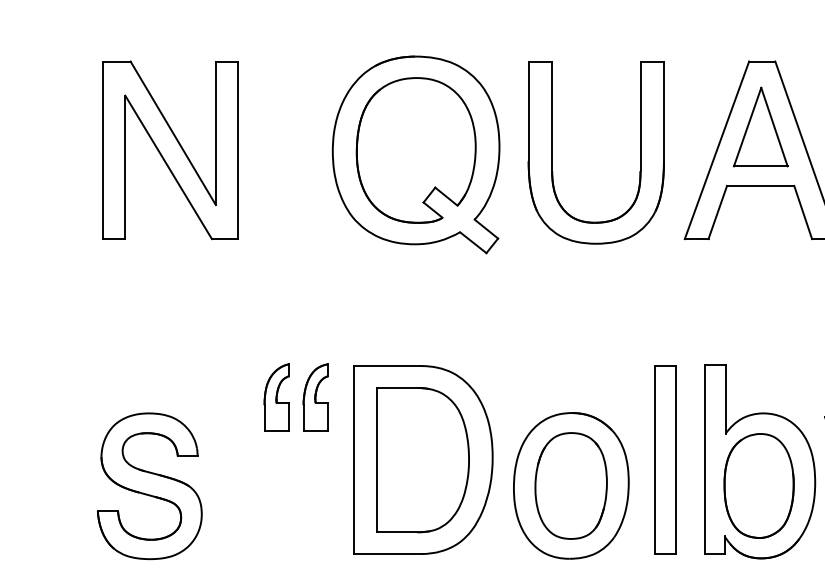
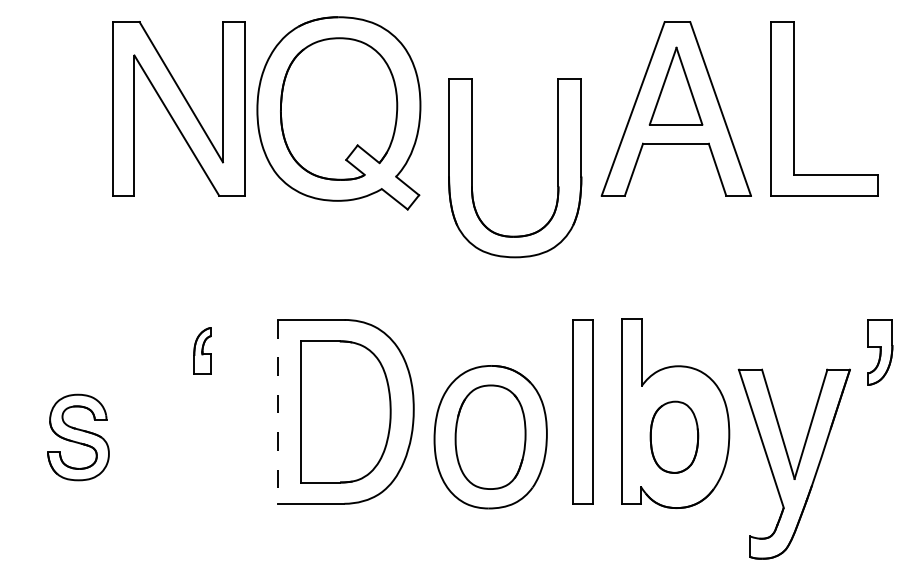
part: (170, 149) -> (178, 108), moved
part: (639, 152) -> (557, 168), moved
part: (276, 397) -> (202, 350), size x0.7
part: (315, 397) -> (240, 350), removed
line: (353, 459) -> (277, 411), solid -> dashed
part: (149, 486) -> (78, 437), size x0.6
part: (759, 486) -> (674, 437), size x0.7

